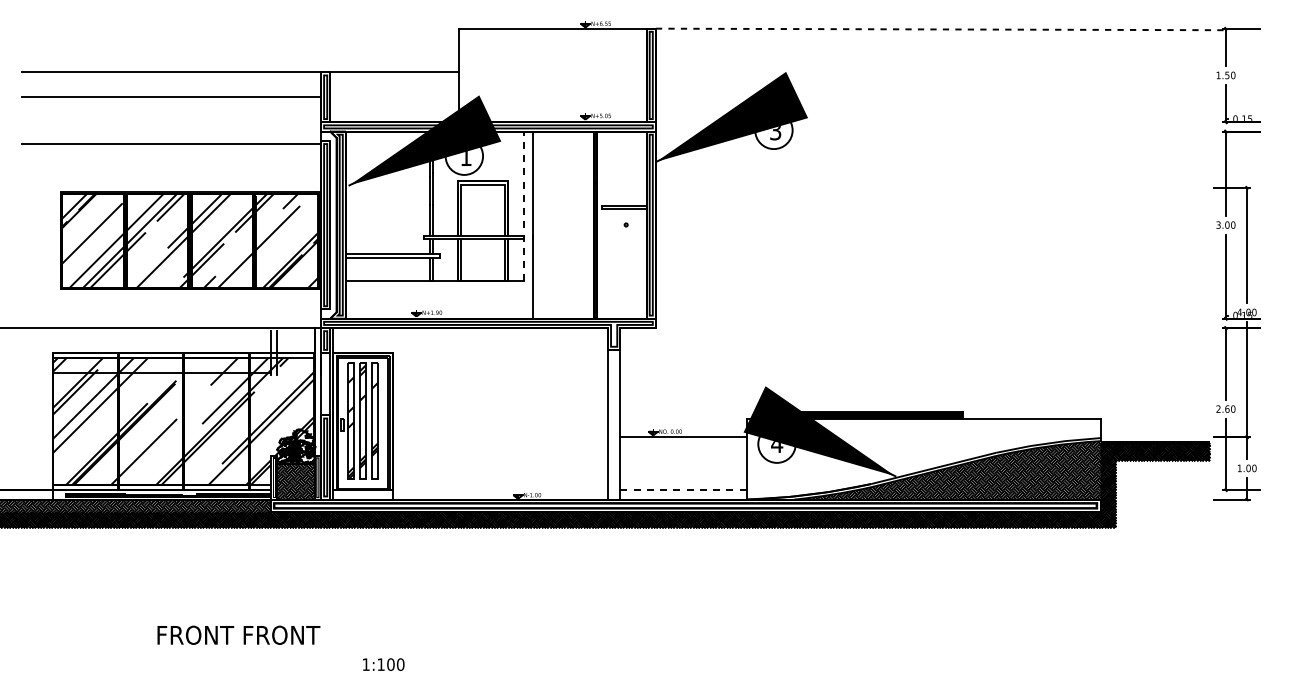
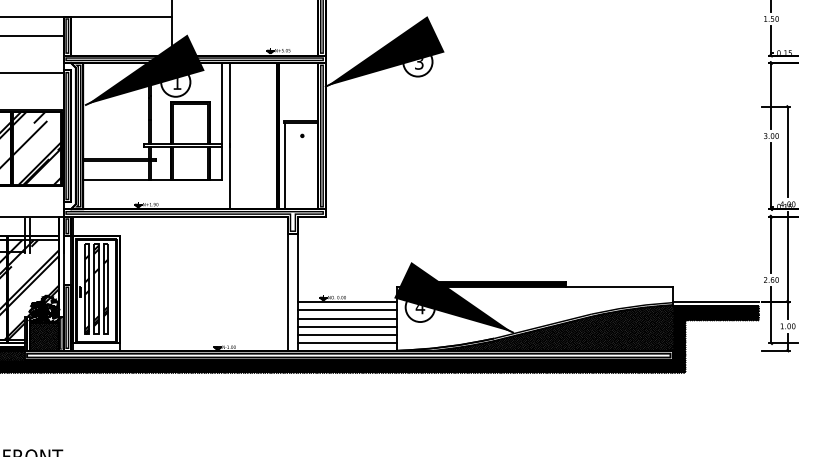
line: (523, 206) -> (222, 121), dashed -> solid
line: (604, 263) -> (285, 166), added
line: (1155, 437) -> (716, 302), added
line: (683, 447) -> (347, 309), added
line: (683, 458) -> (347, 318), added
line: (683, 469) -> (347, 327), added
line: (683, 479) -> (347, 335), added
line: (684, 490) -> (347, 343), dashed -> solid

